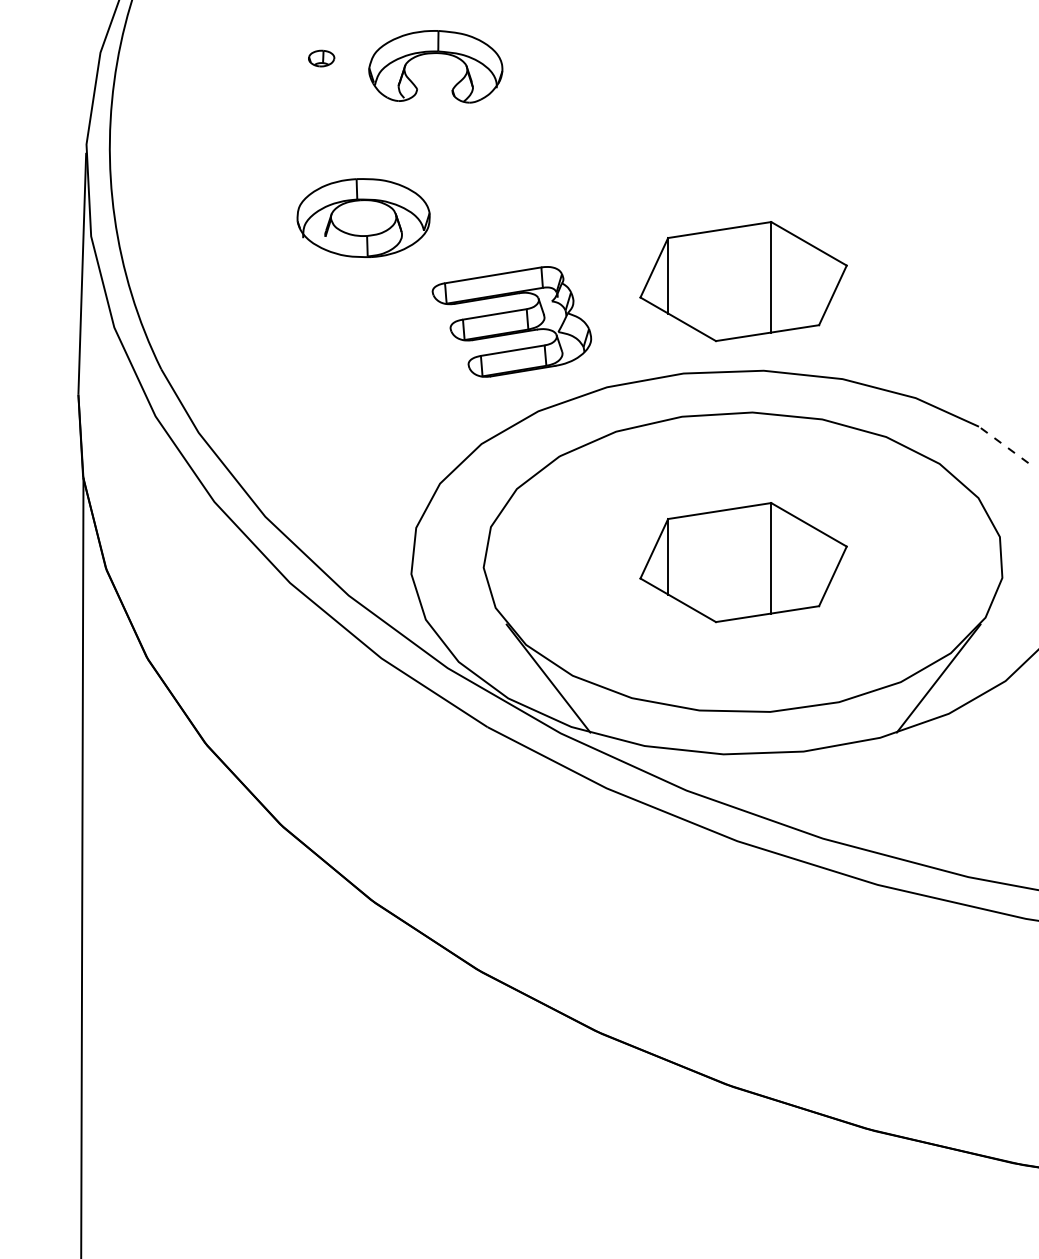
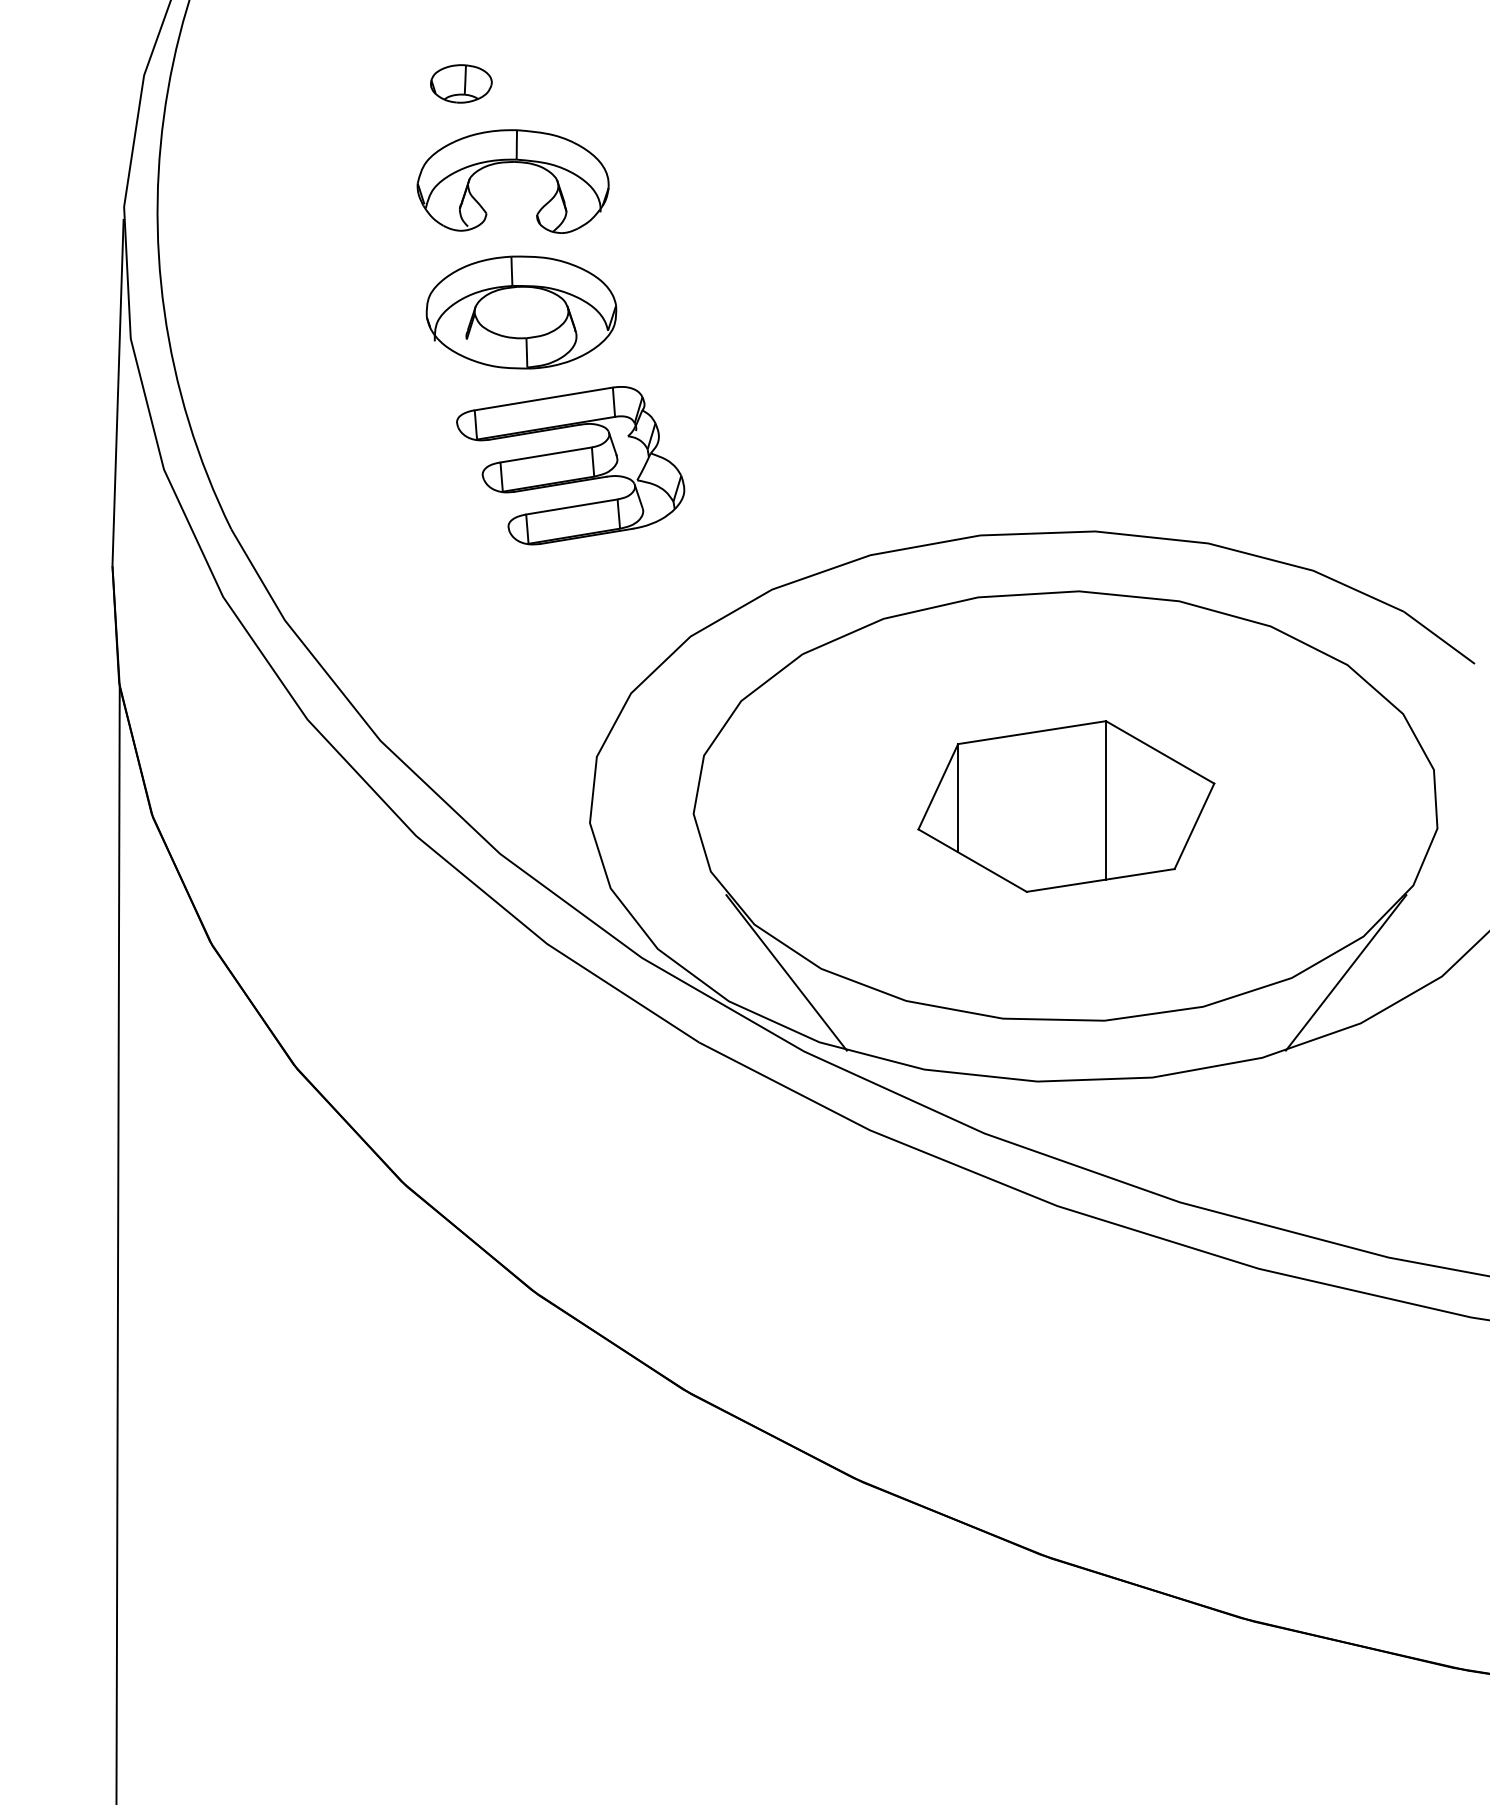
part: (433, 54) -> (509, 163), moved
part: (321, 58) -> (461, 83), size x1.67
part: (743, 281) -> (1066, 403), removed
part: (511, 321) -> (570, 465), moved
line: (1003, 444) -> (1439, 637), dashed -> solid

